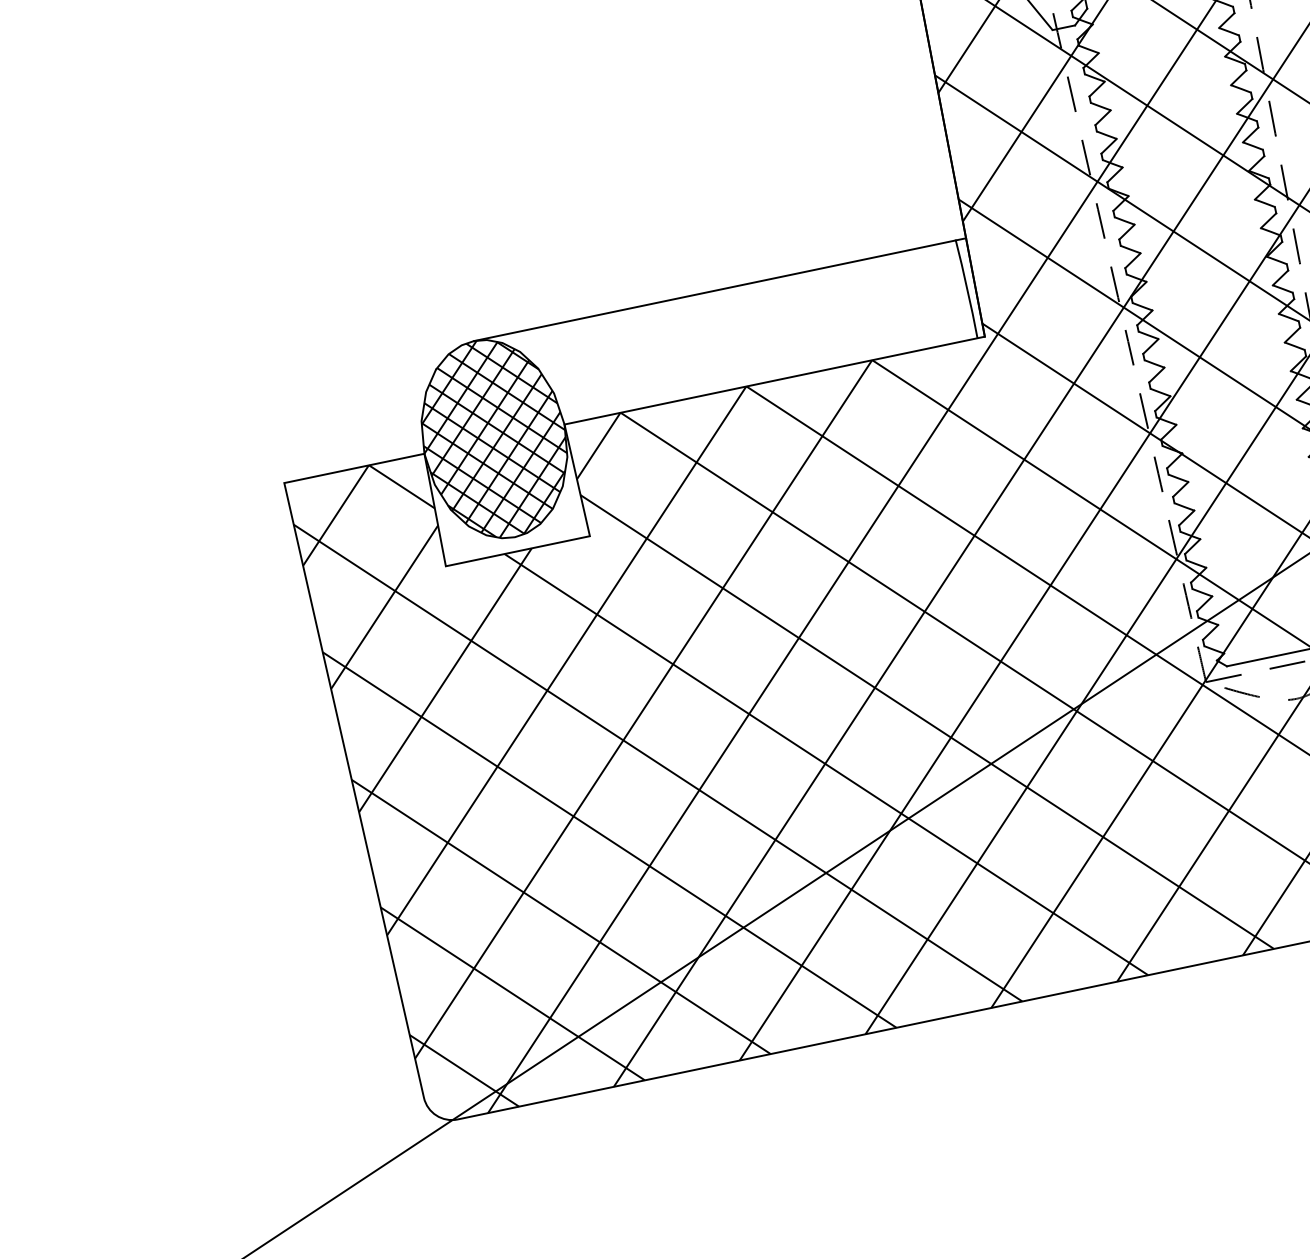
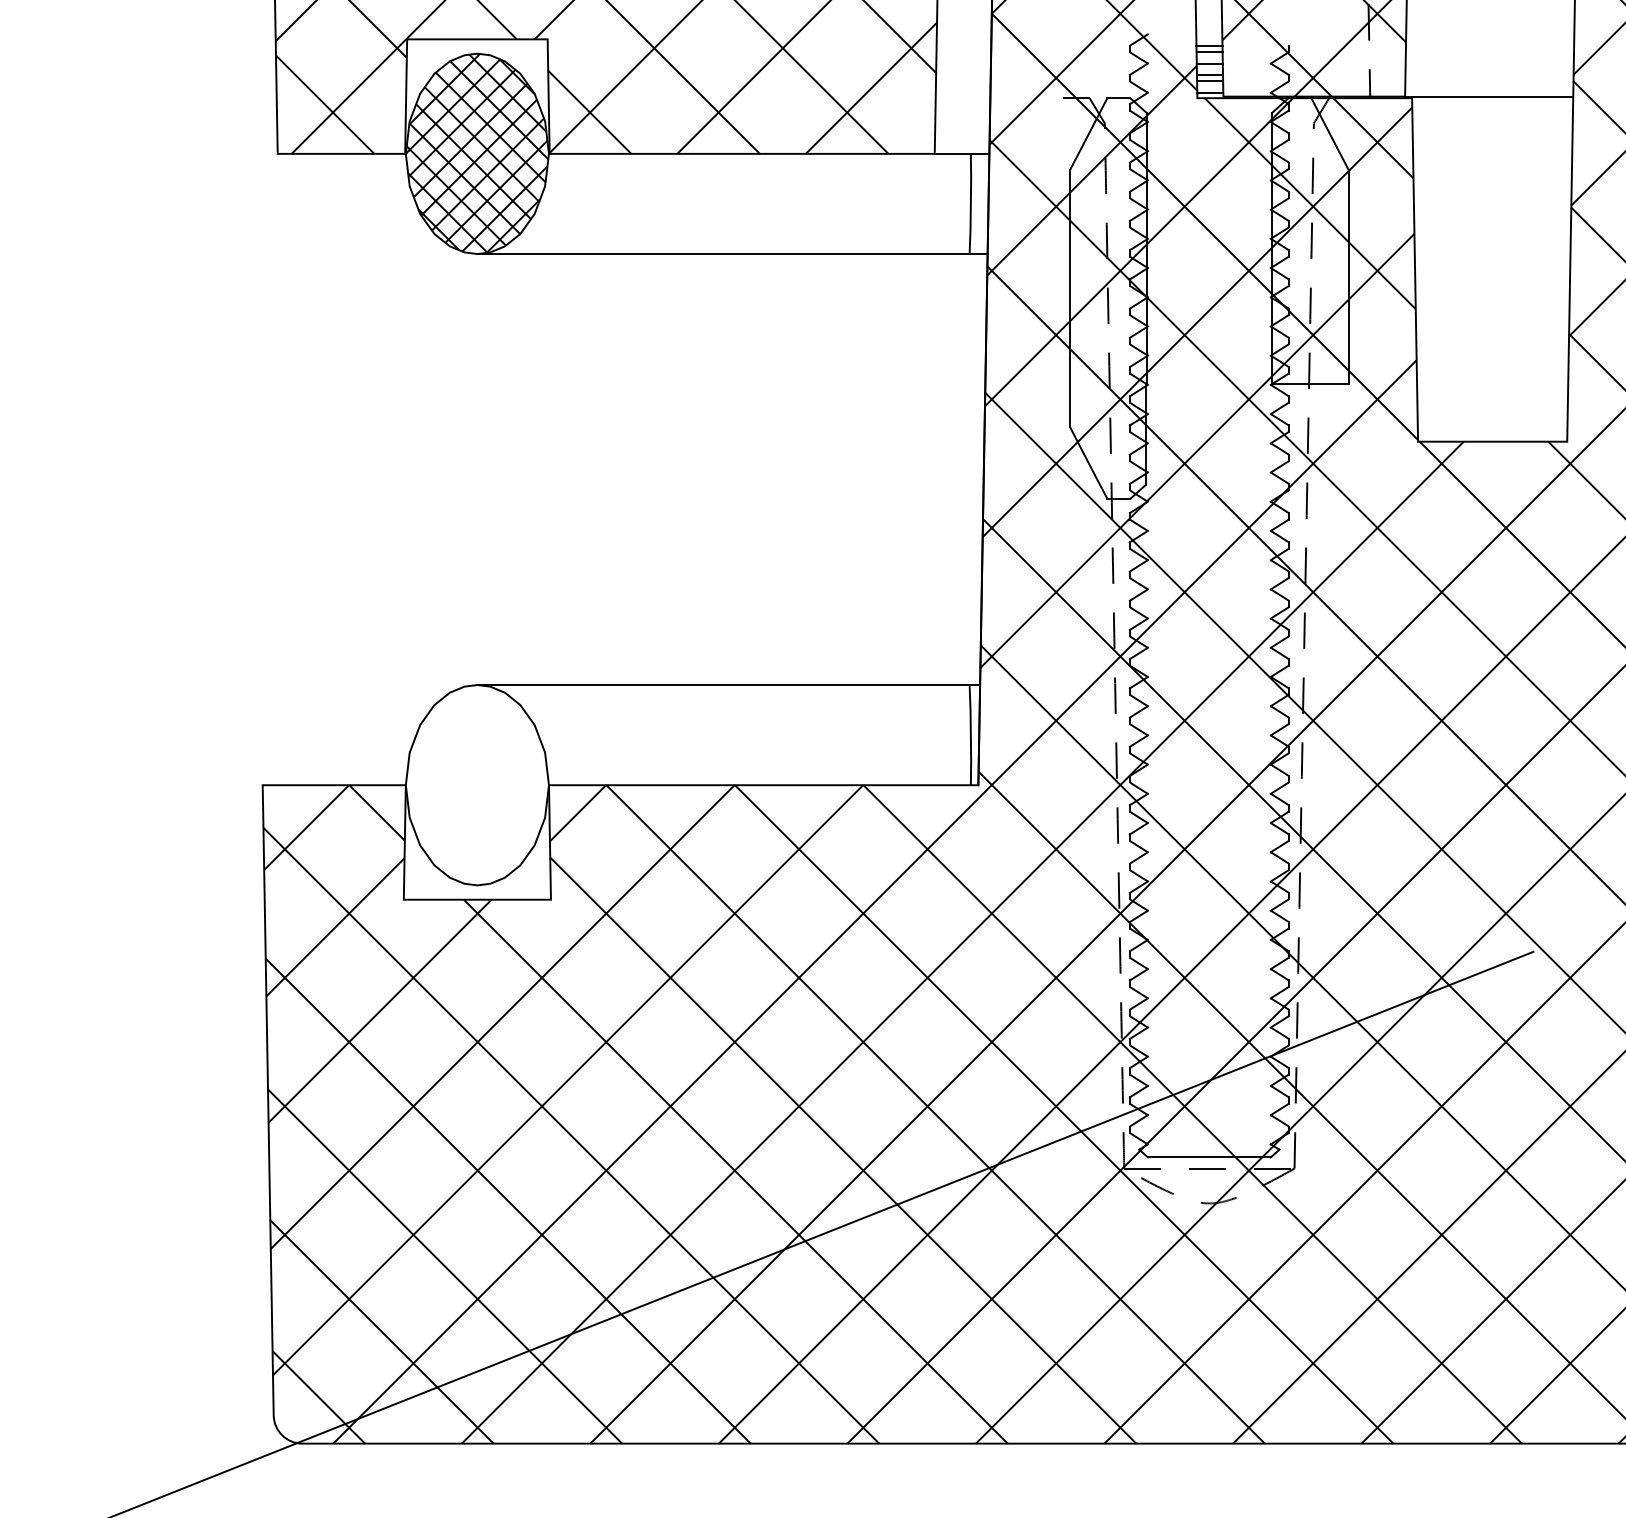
hatch: (493, 438) -> (476, 784), removed

